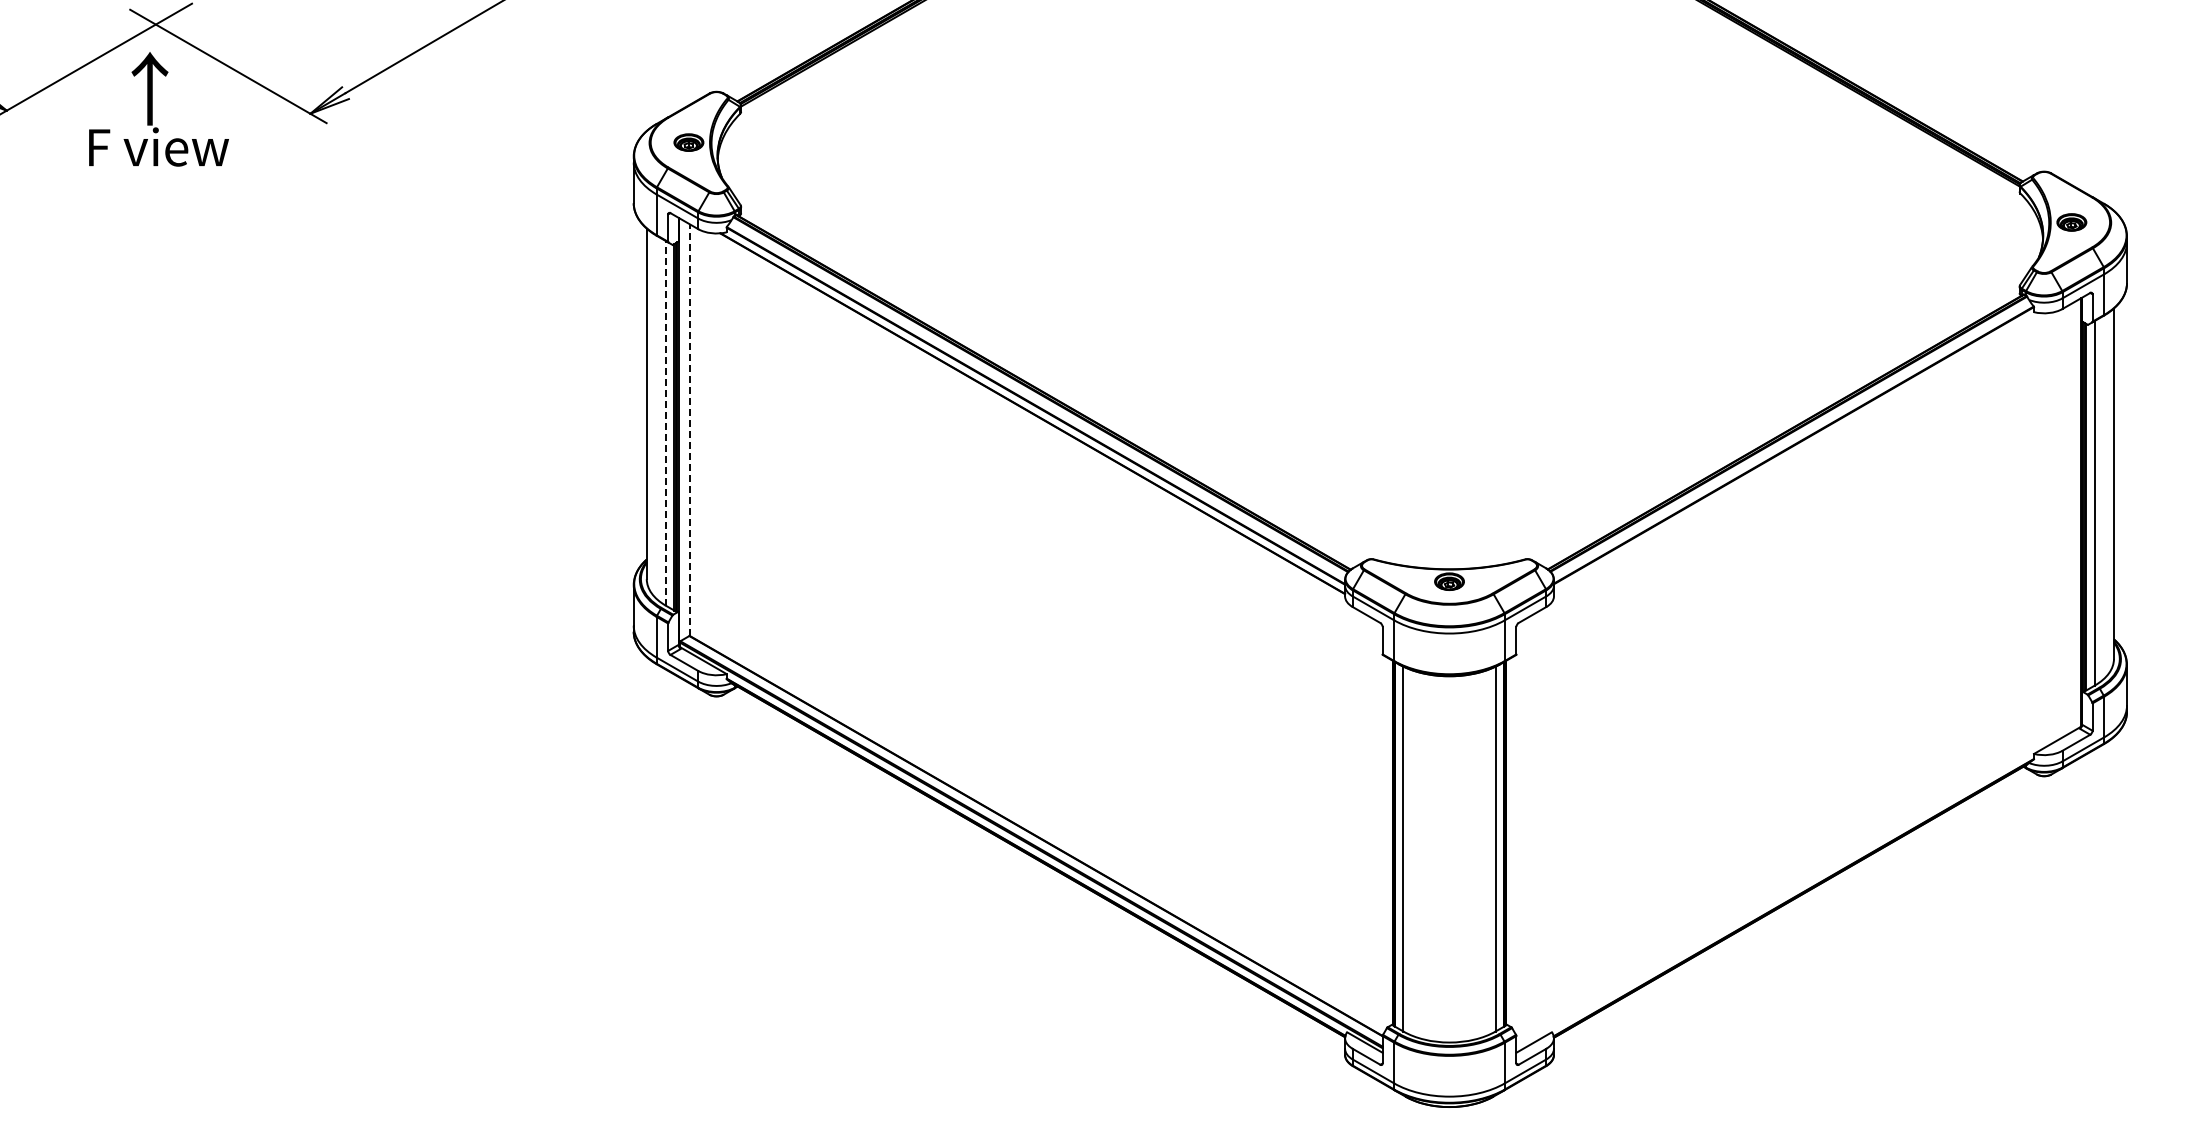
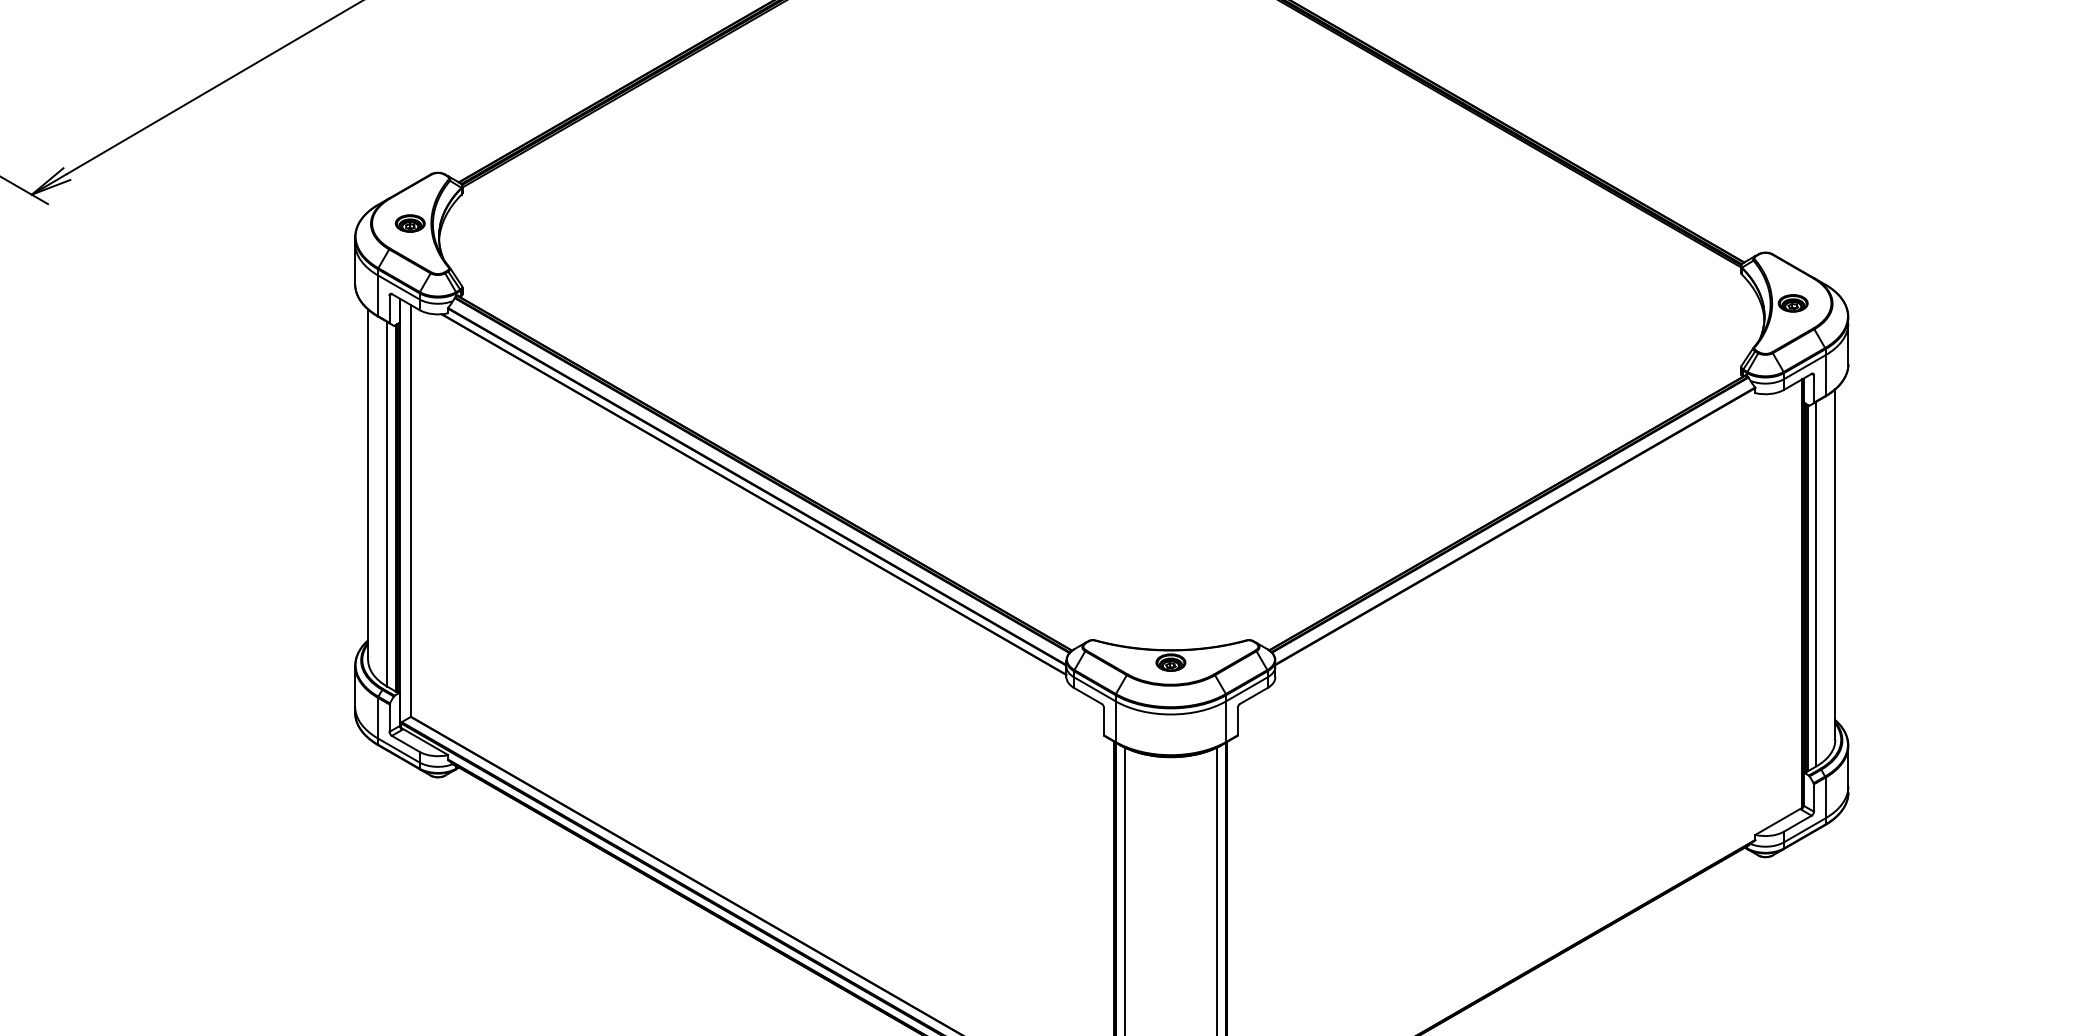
line: (665, 422) -> (386, 503), dashed -> solid
line: (690, 430) -> (411, 511), dashed -> solid

